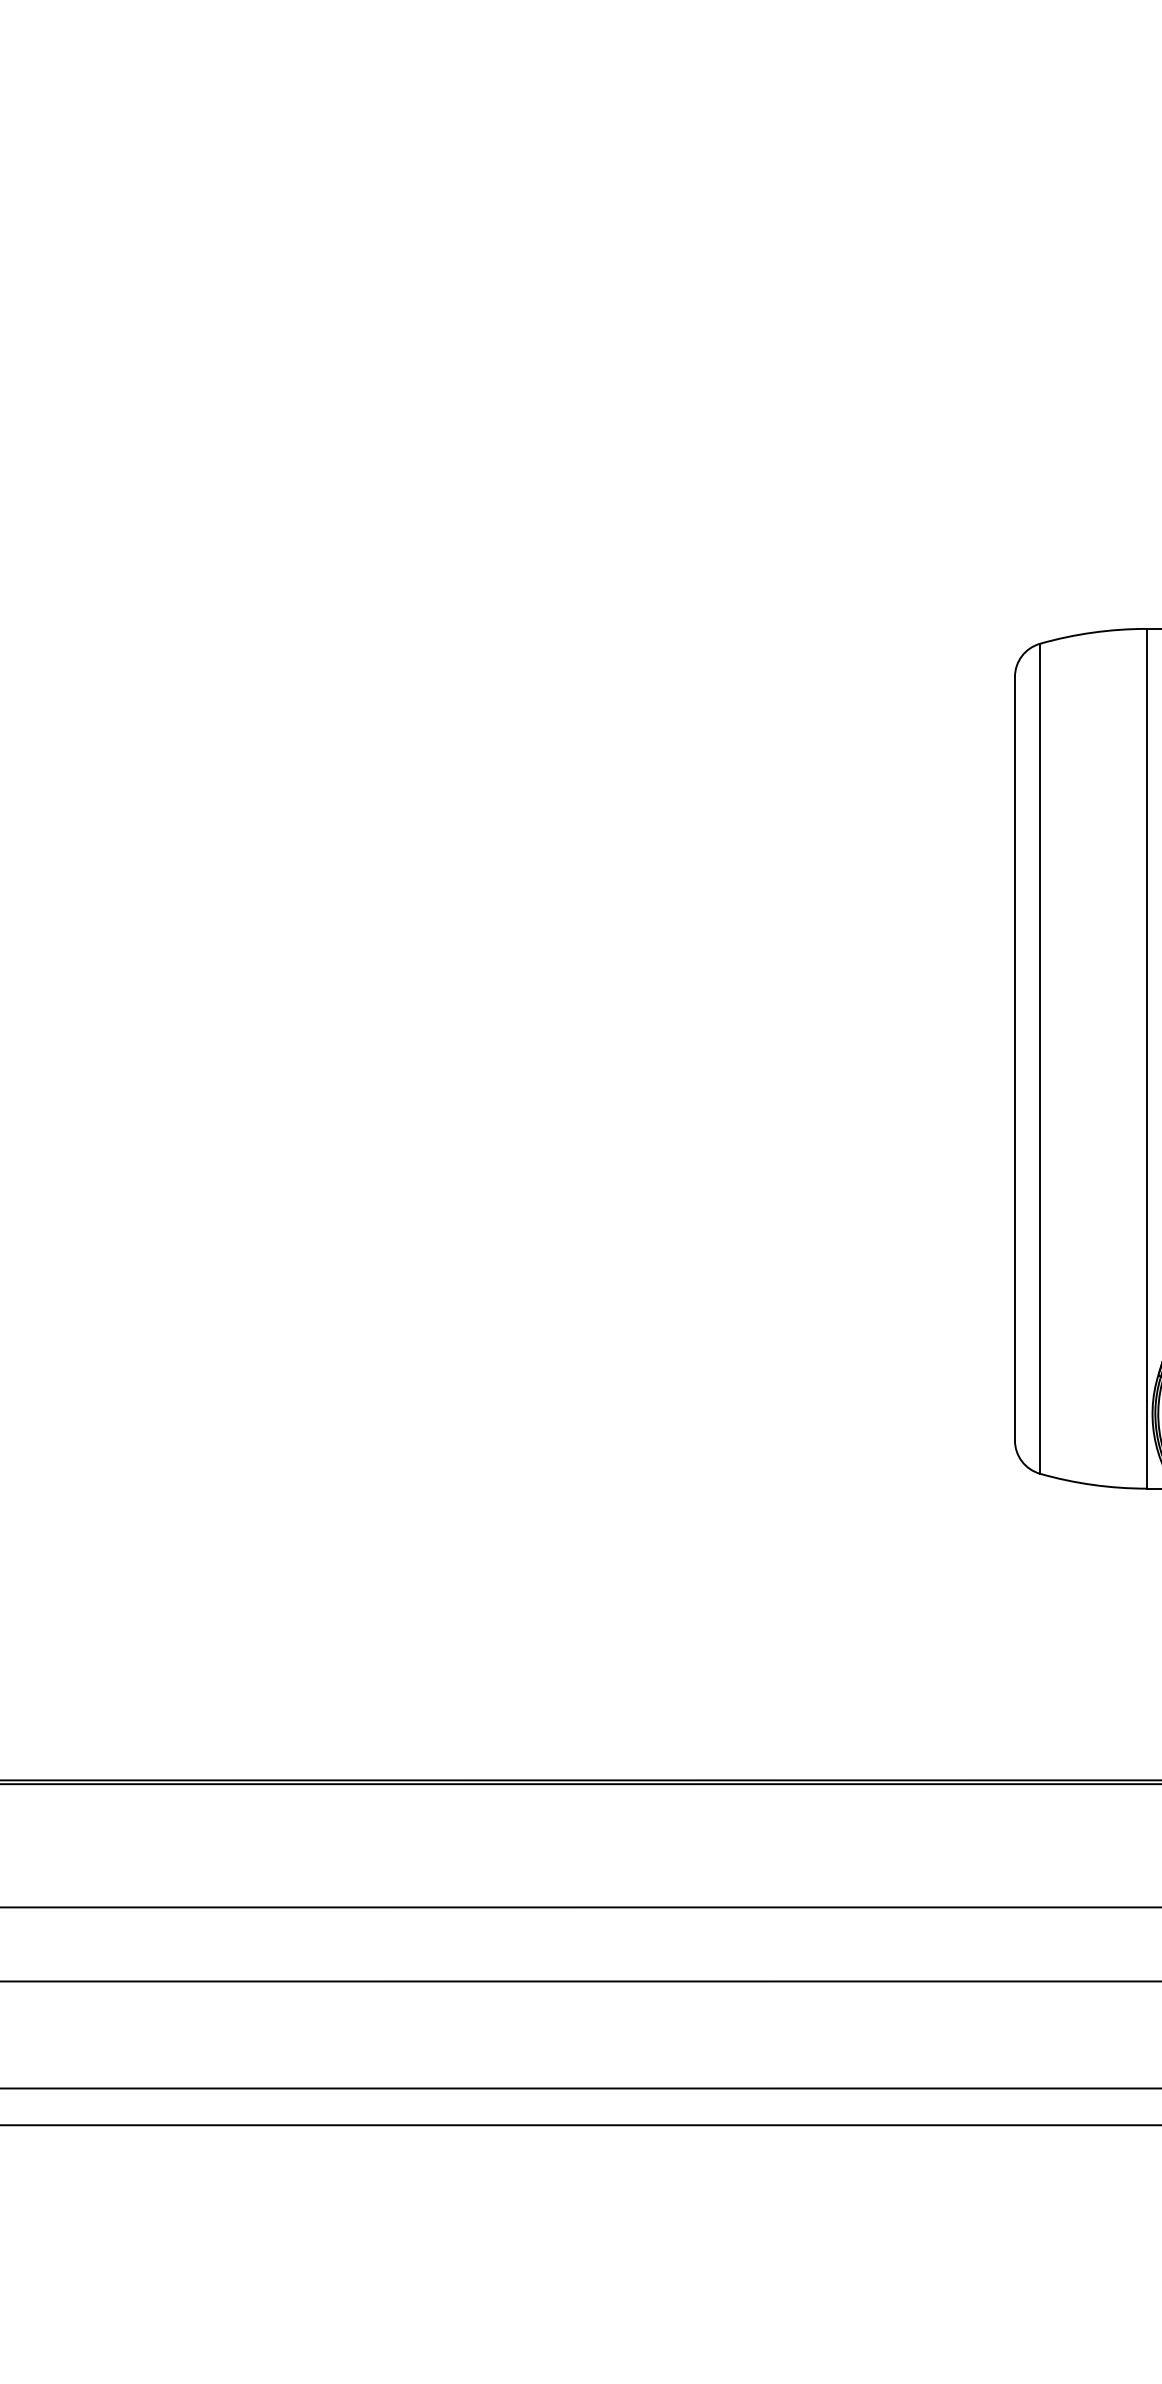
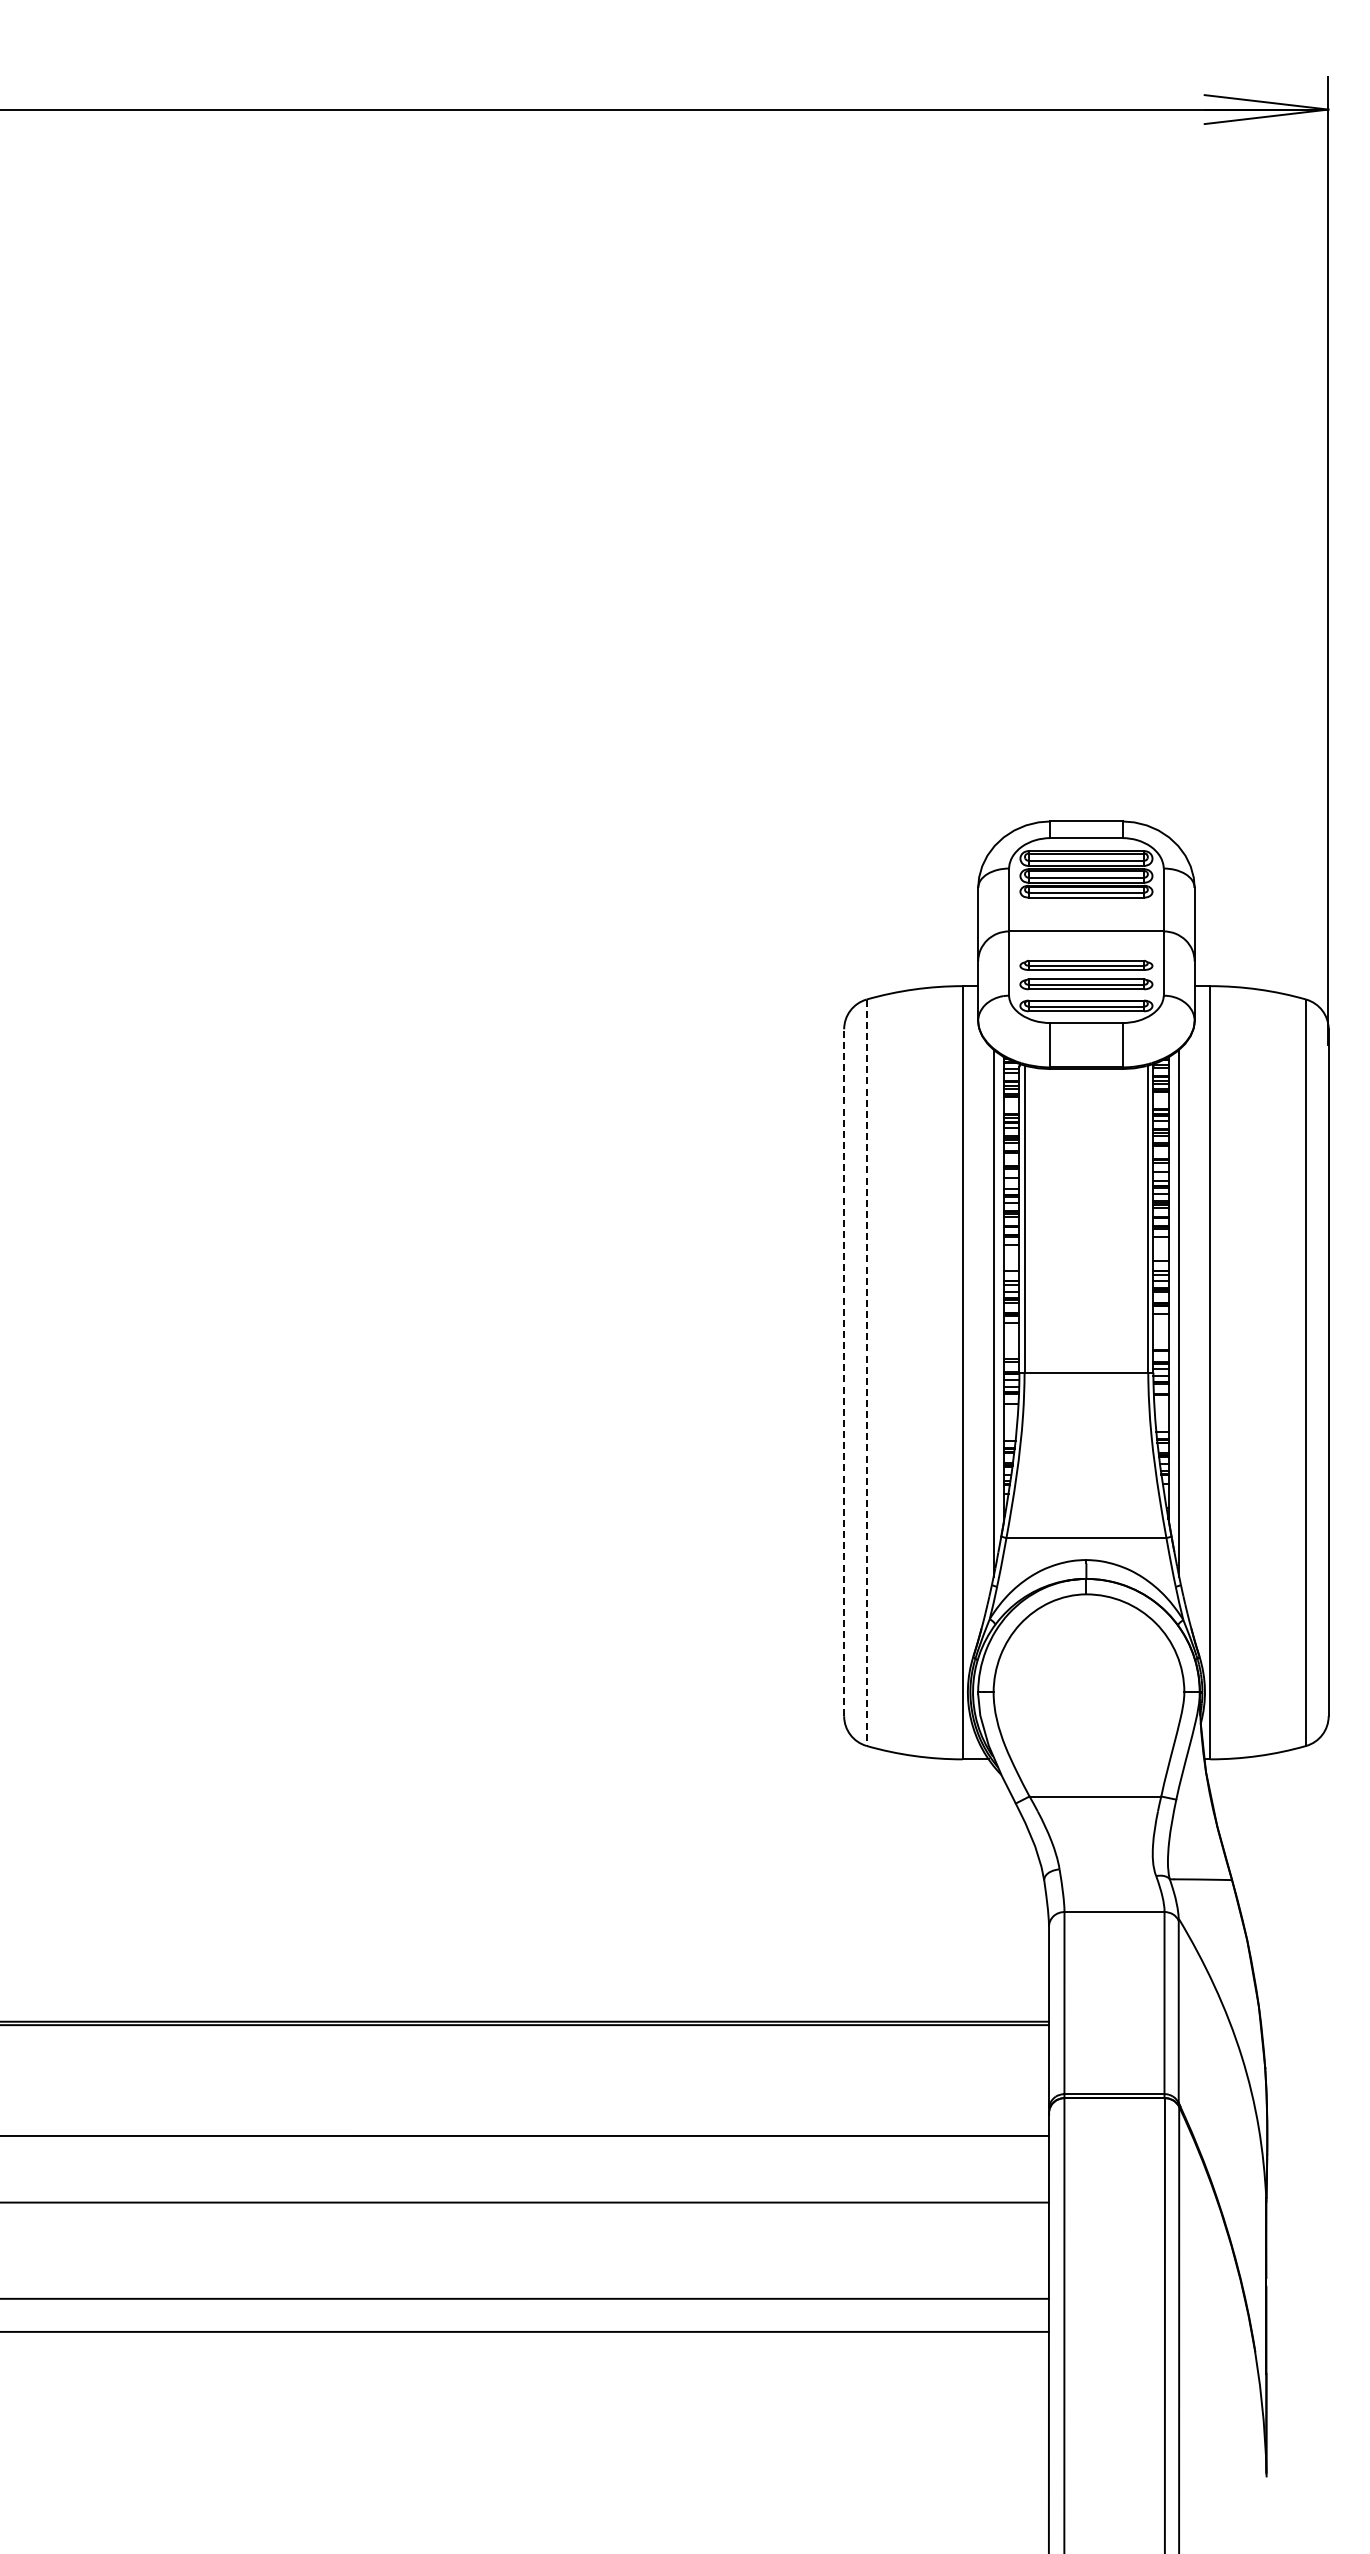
line: (1015, 1058) -> (844, 1372), solid -> dashed
line: (1039, 1059) -> (866, 1373), solid -> dashed

